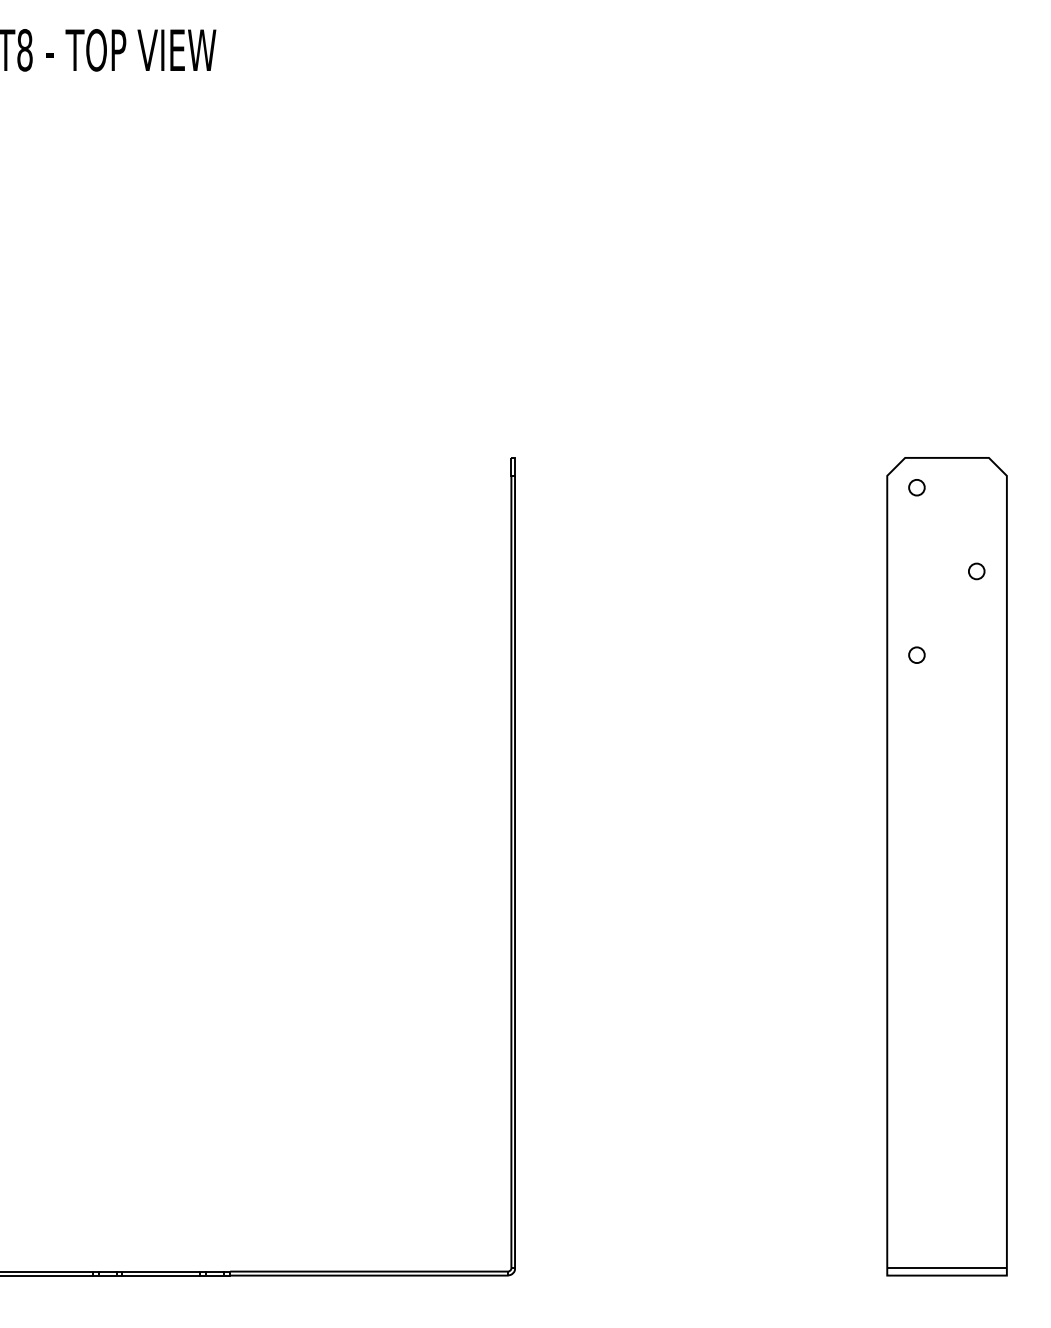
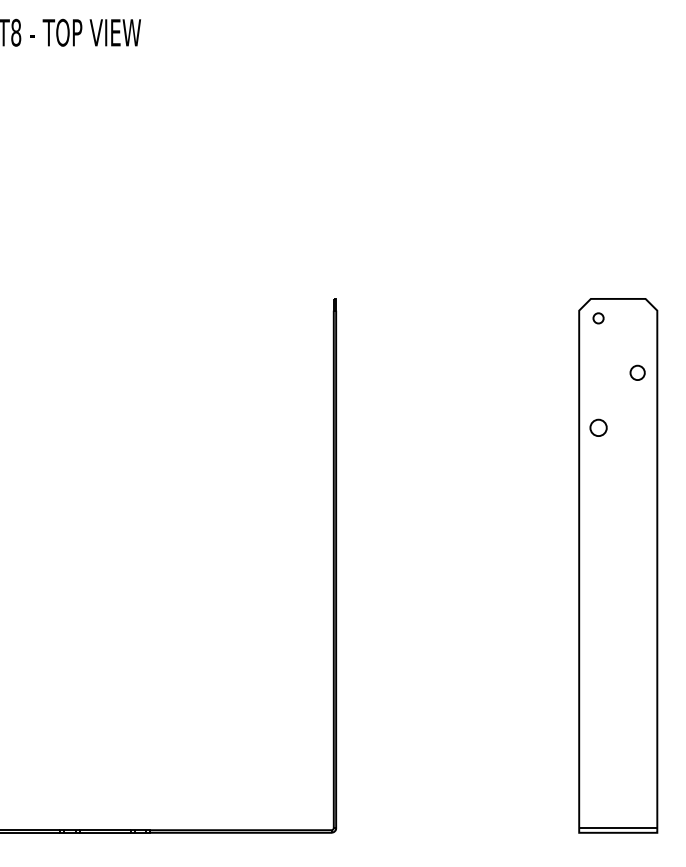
circle: (976, 572) -> (637, 373), size x1.4
circle: (916, 654) -> (598, 427), size x1.6

